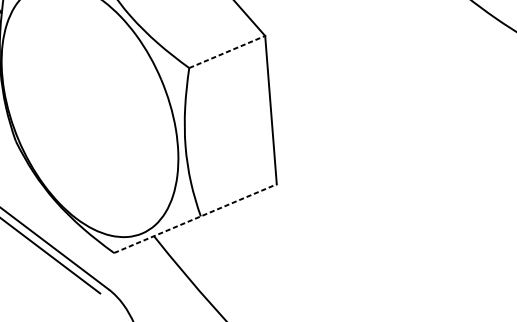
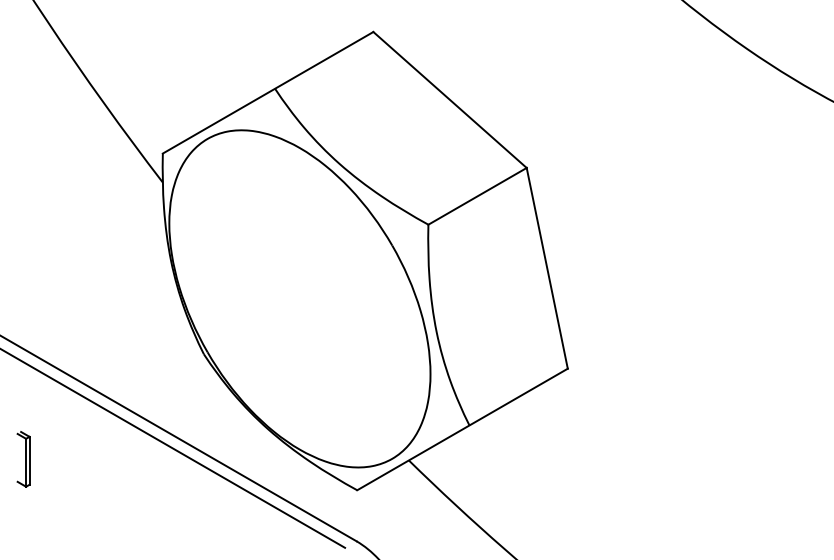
line: (227, 52) -> (477, 196), dashed -> solid
line: (195, 218) -> (462, 429), dashed -> solid

